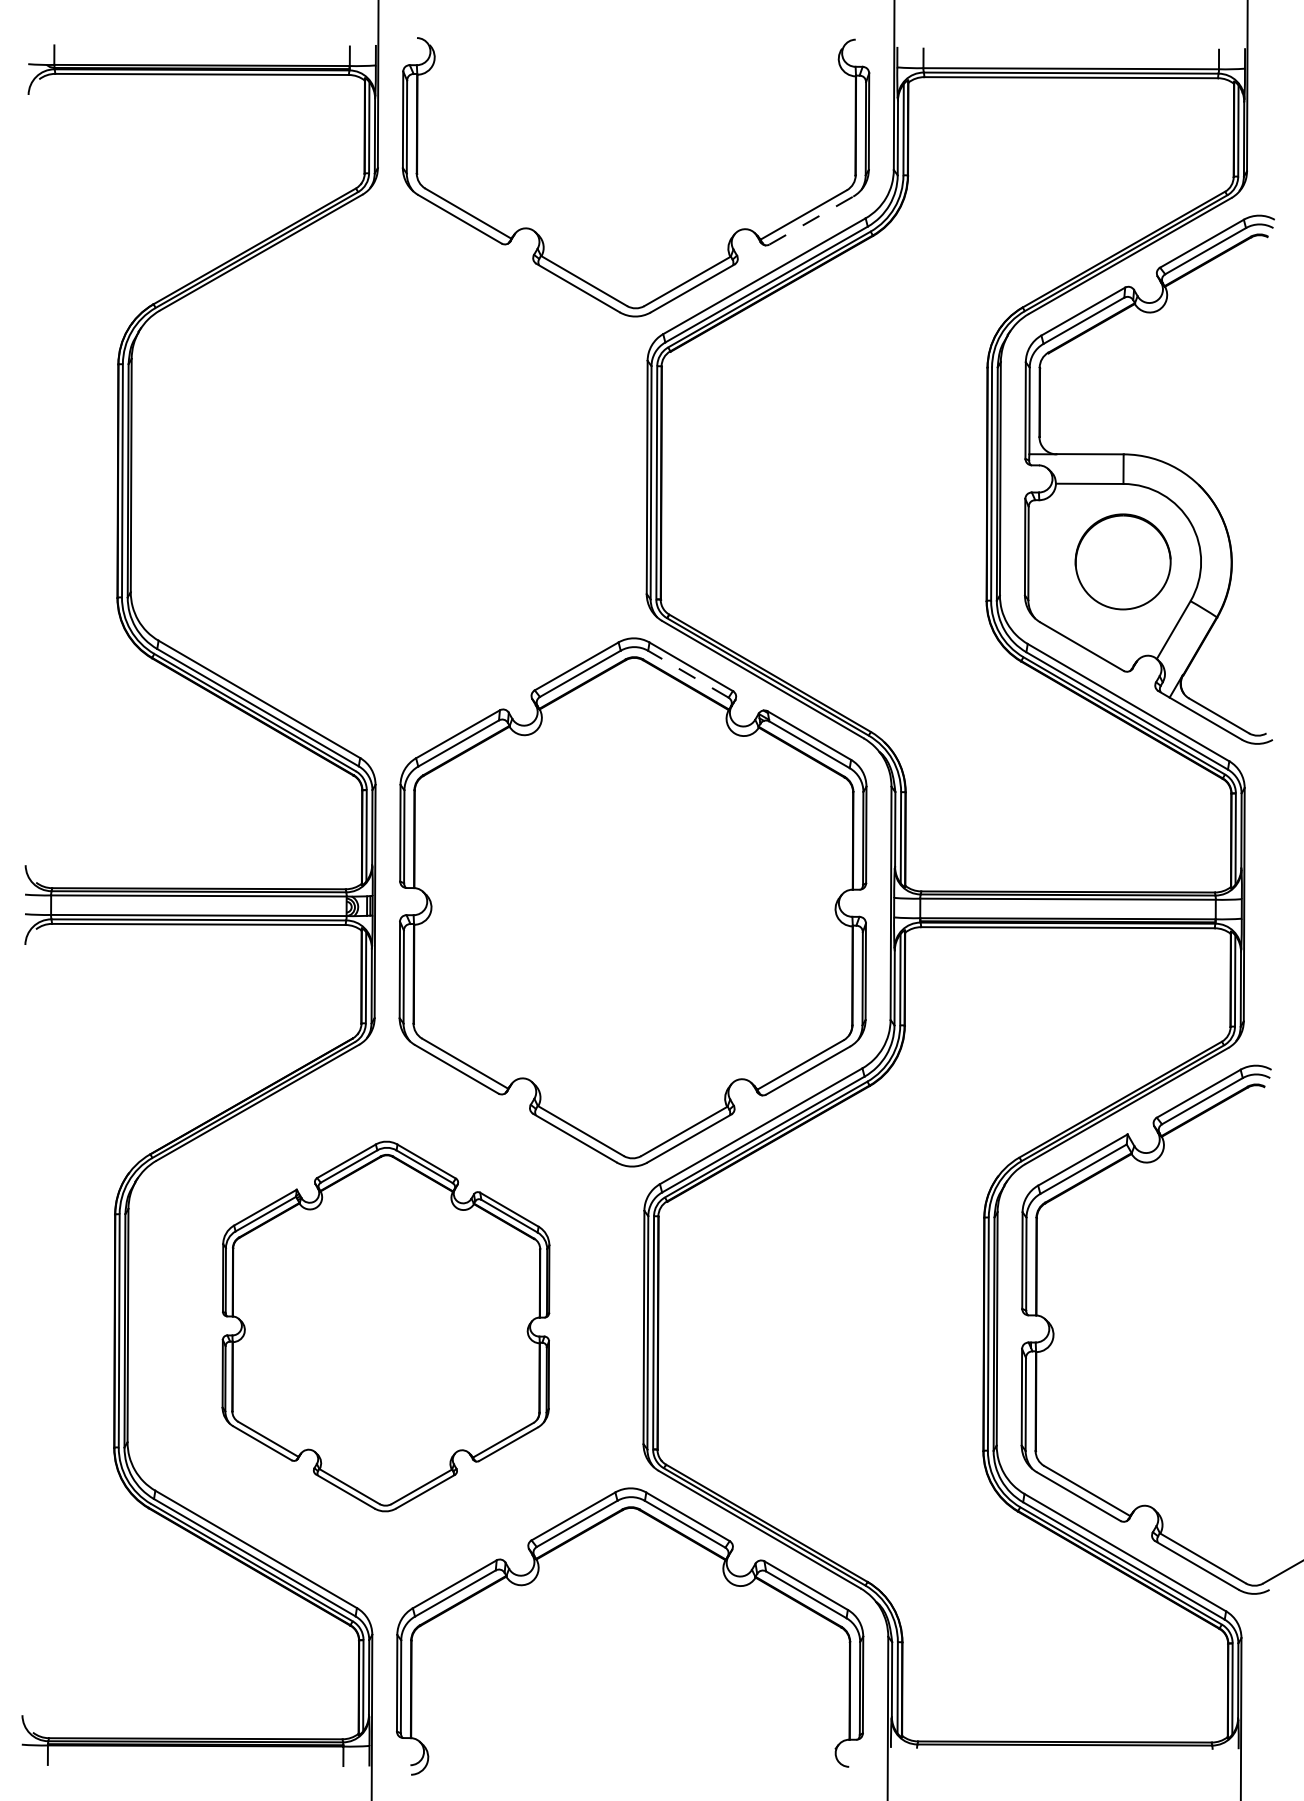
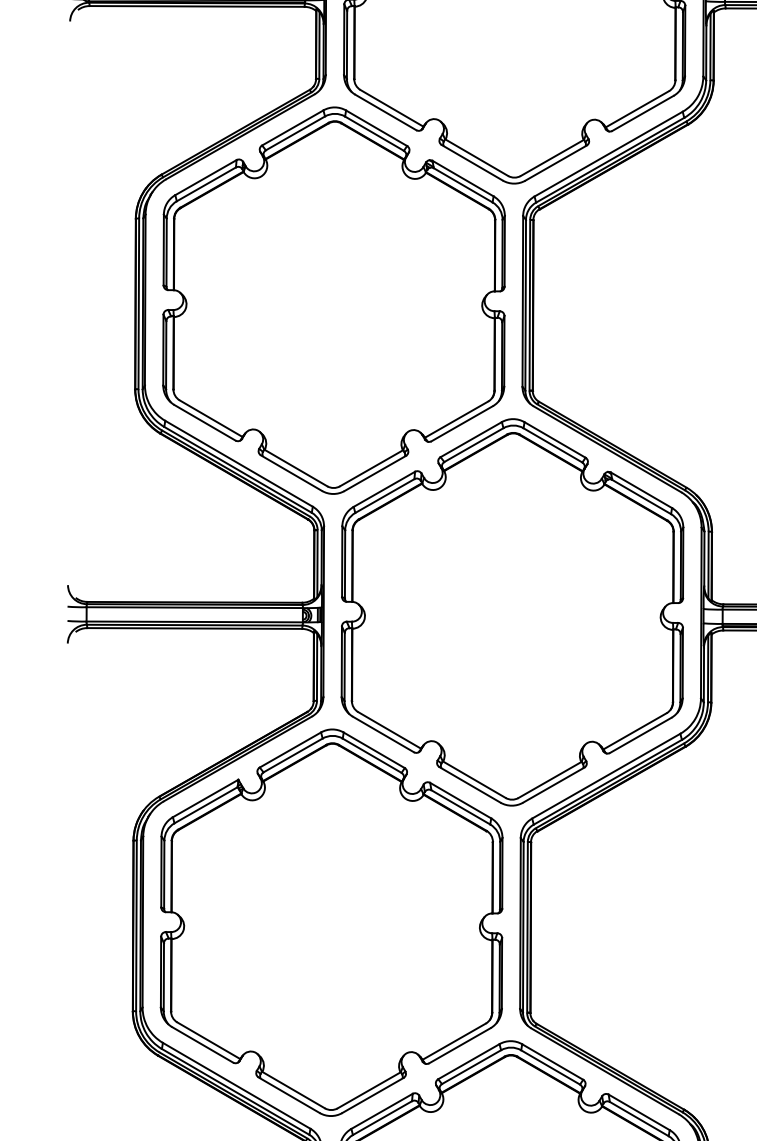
line: (811, 220) -> (643, 113), dashed -> solid
part: (388, 476) -> (333, 300), added
line: (688, 674) -> (553, 445), dashed -> solid
part: (385, 1326) -> (331, 922), size x1.43

